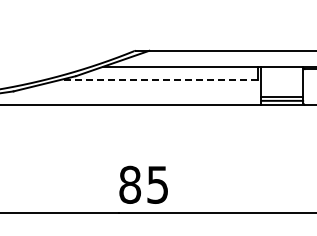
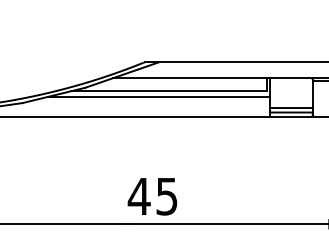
line: (160, 79) -> (169, 91), dashed -> solid
line: (150, 84) -> (159, 96), added
text: (129, 184) -> (138, 196), 85 -> 45

